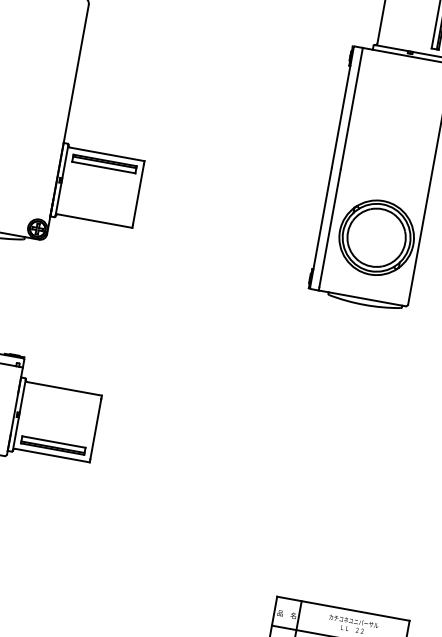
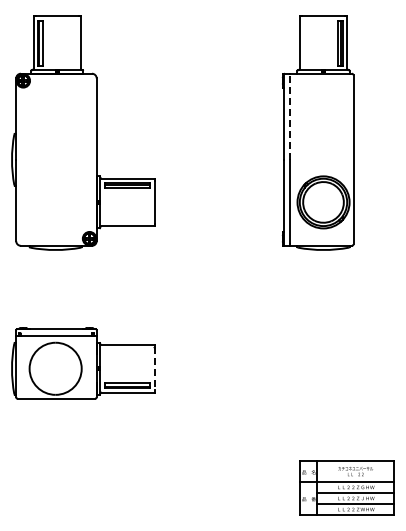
line: (352, 108) -> (290, 116), solid -> dashed
line: (95, 428) -> (154, 368), solid -> dashed

